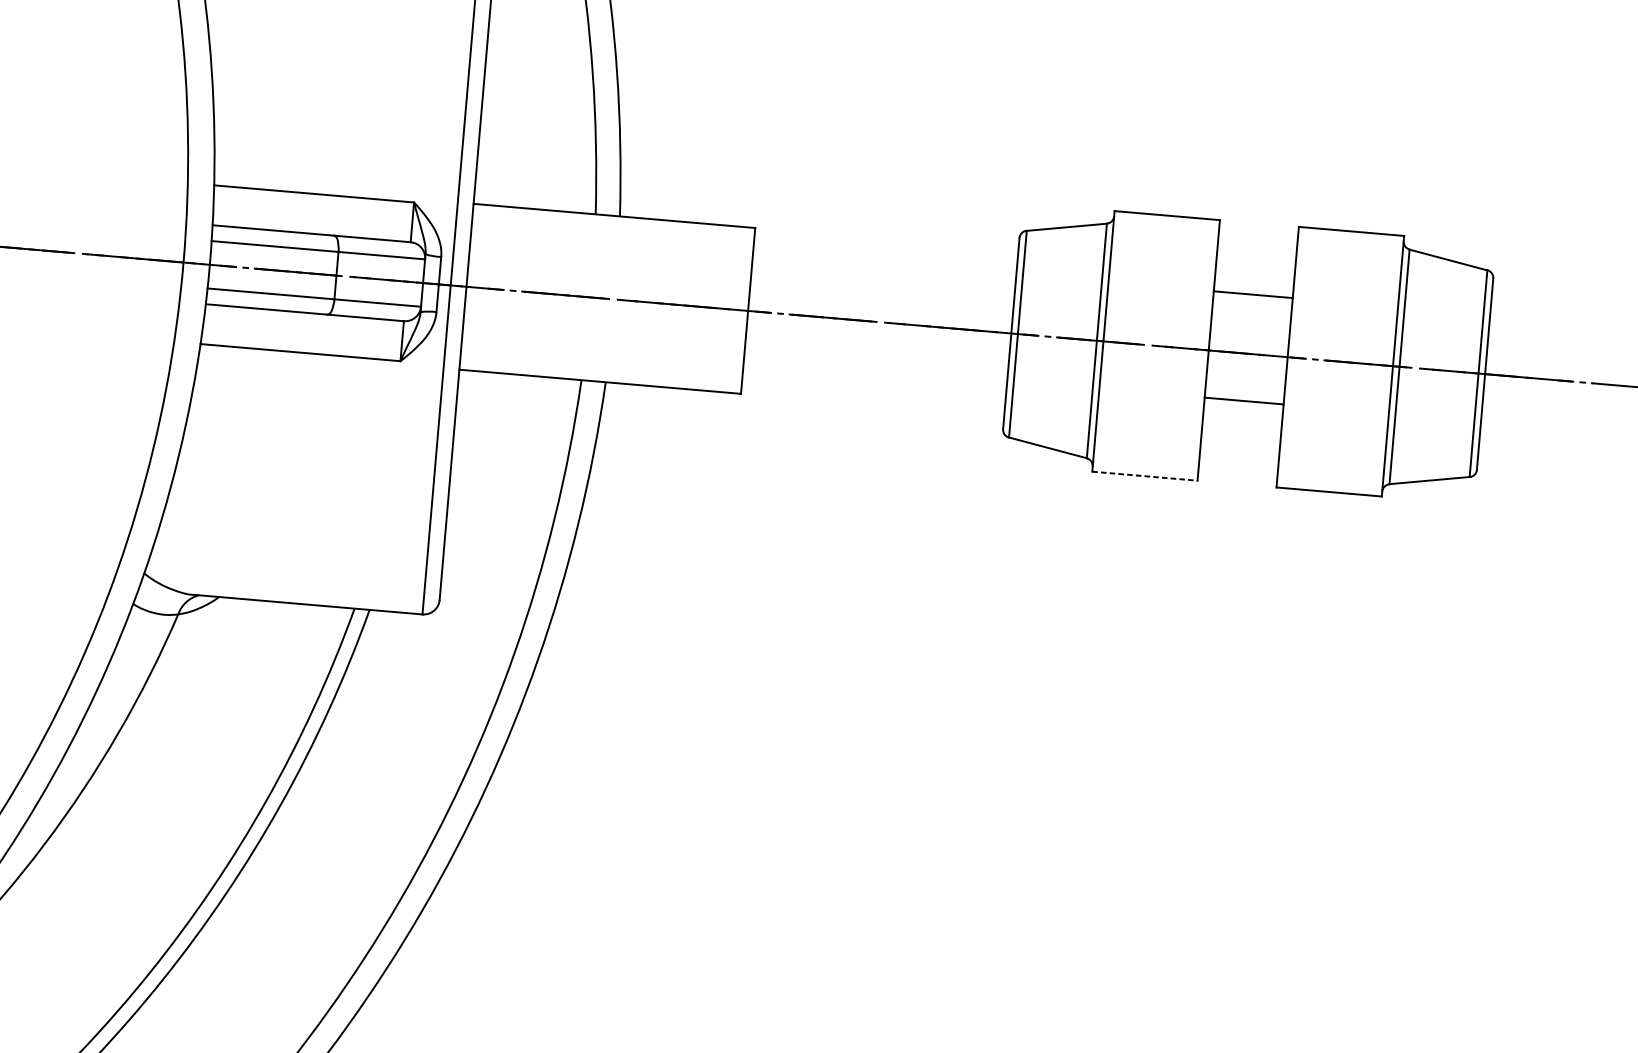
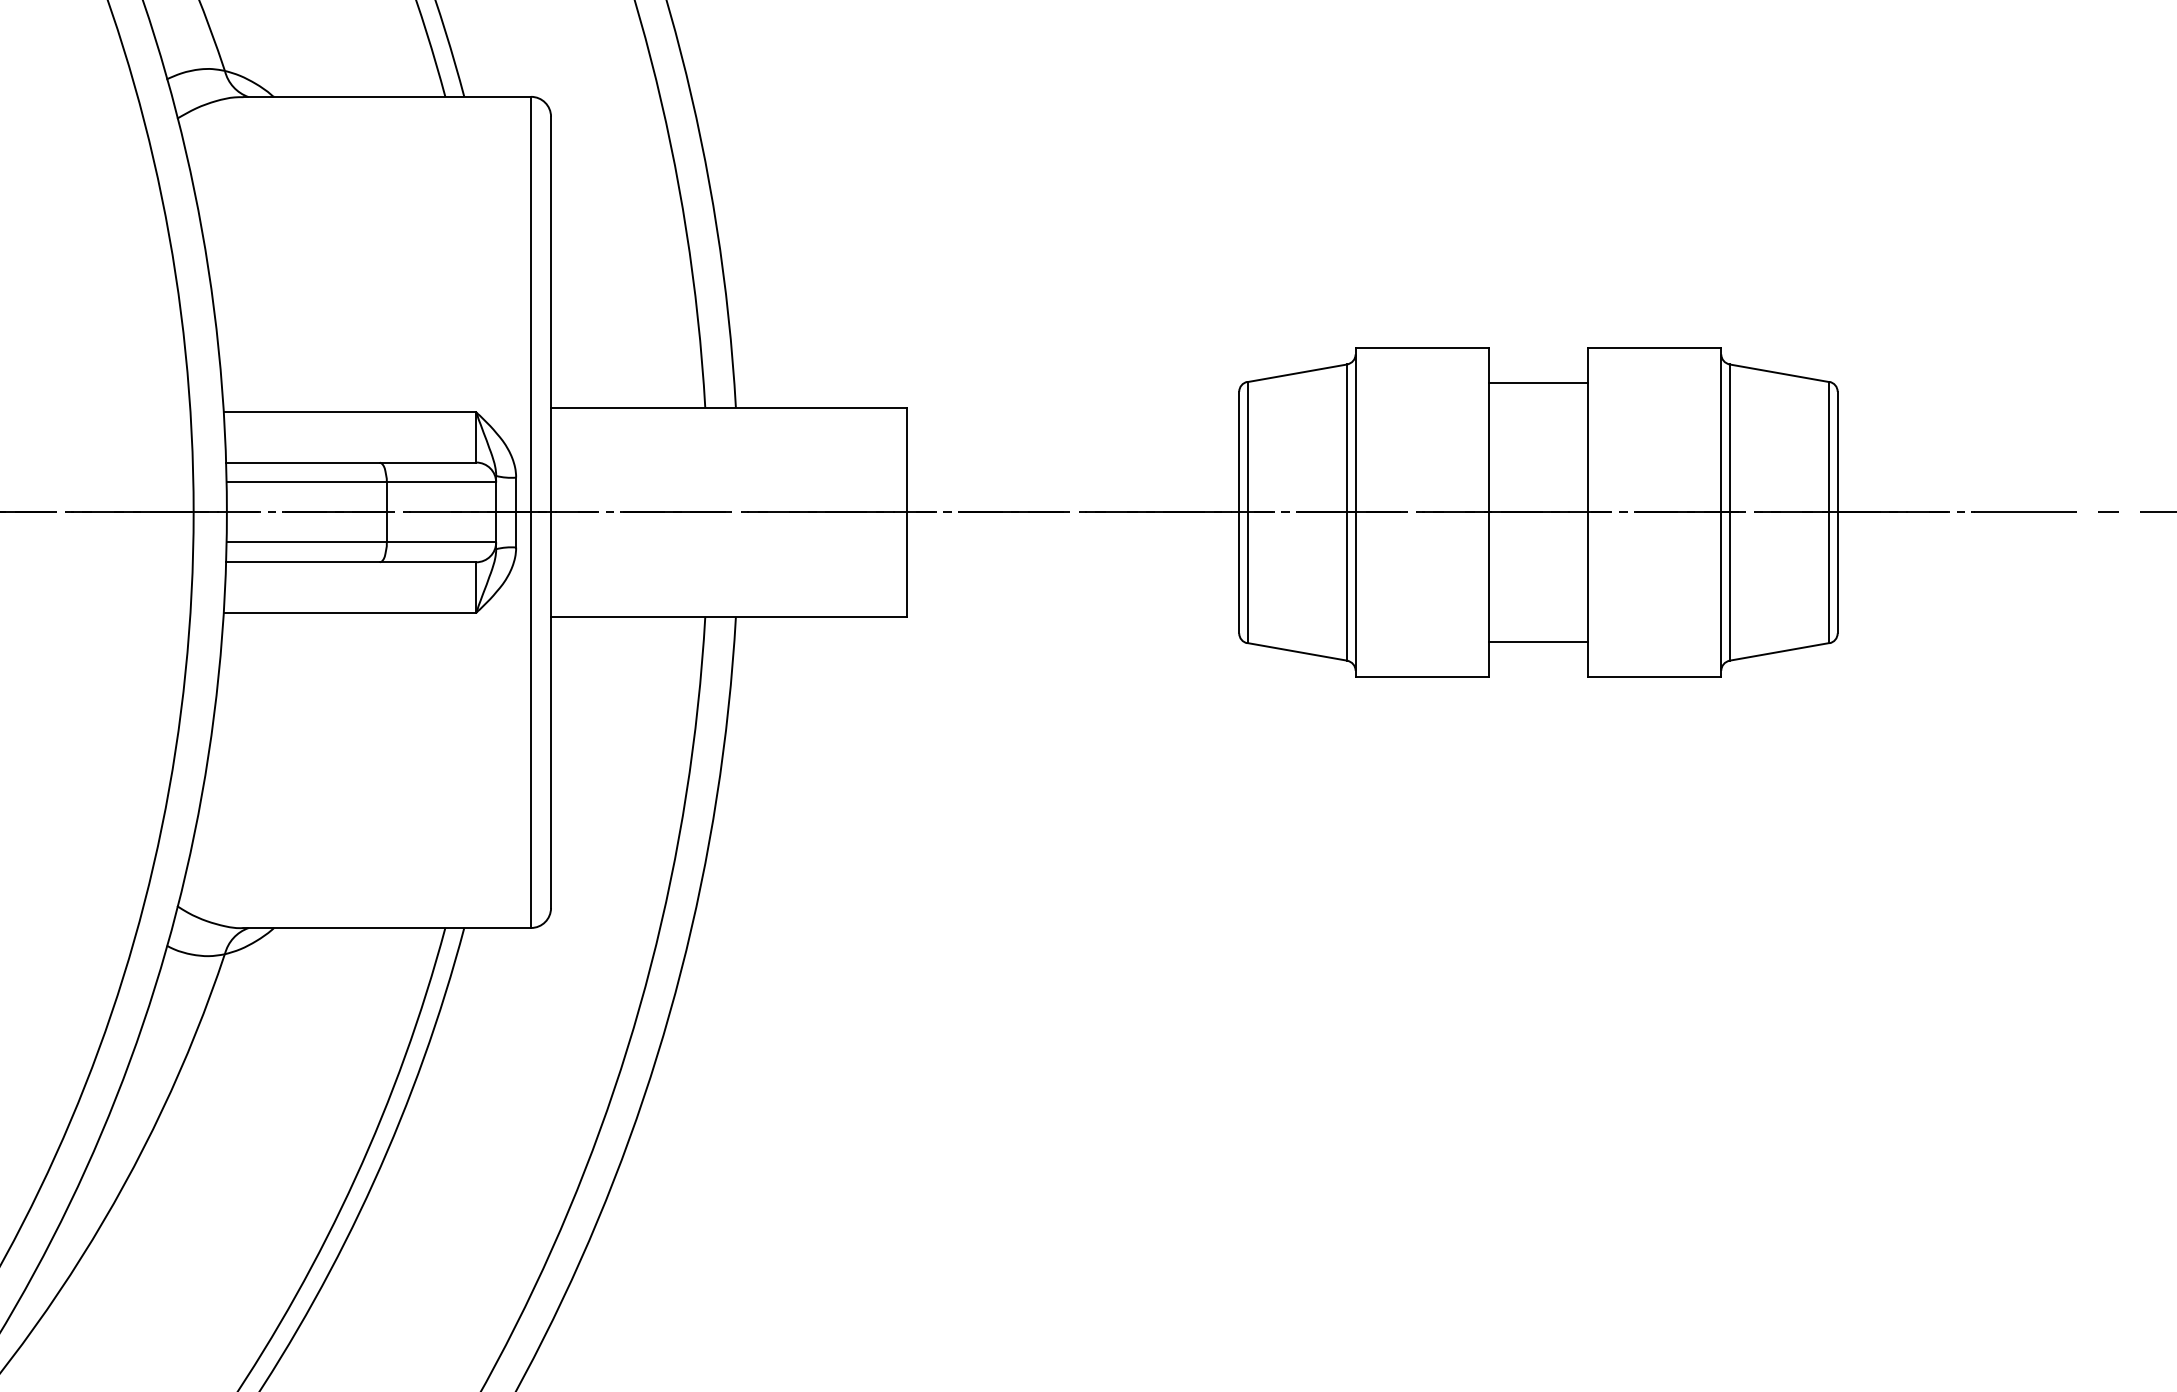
line: (1253, 294) -> (1538, 382), moved
line: (1244, 401) -> (1538, 642), moved
line: (1145, 475) -> (1422, 676), dashed -> solid

